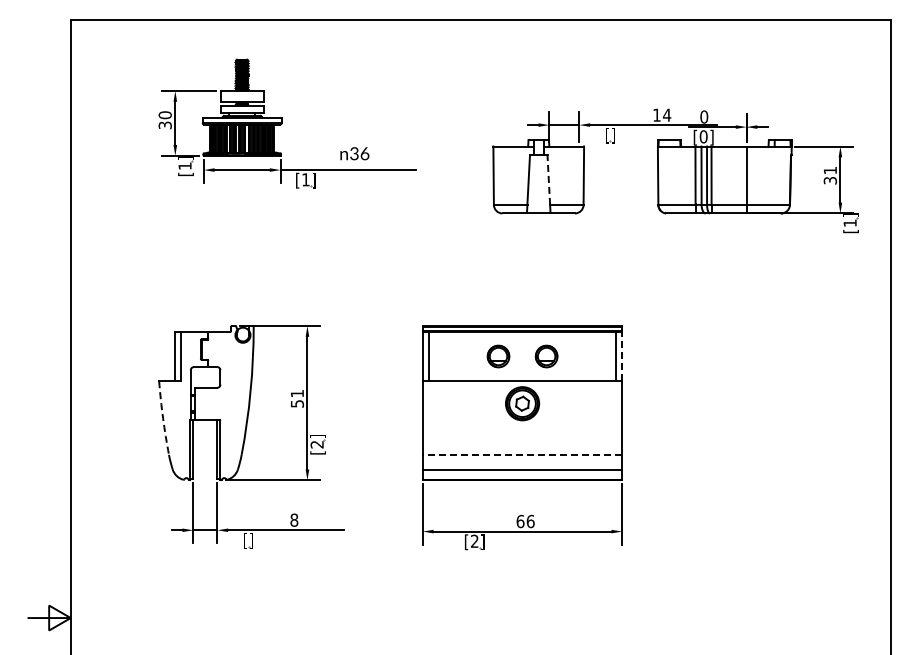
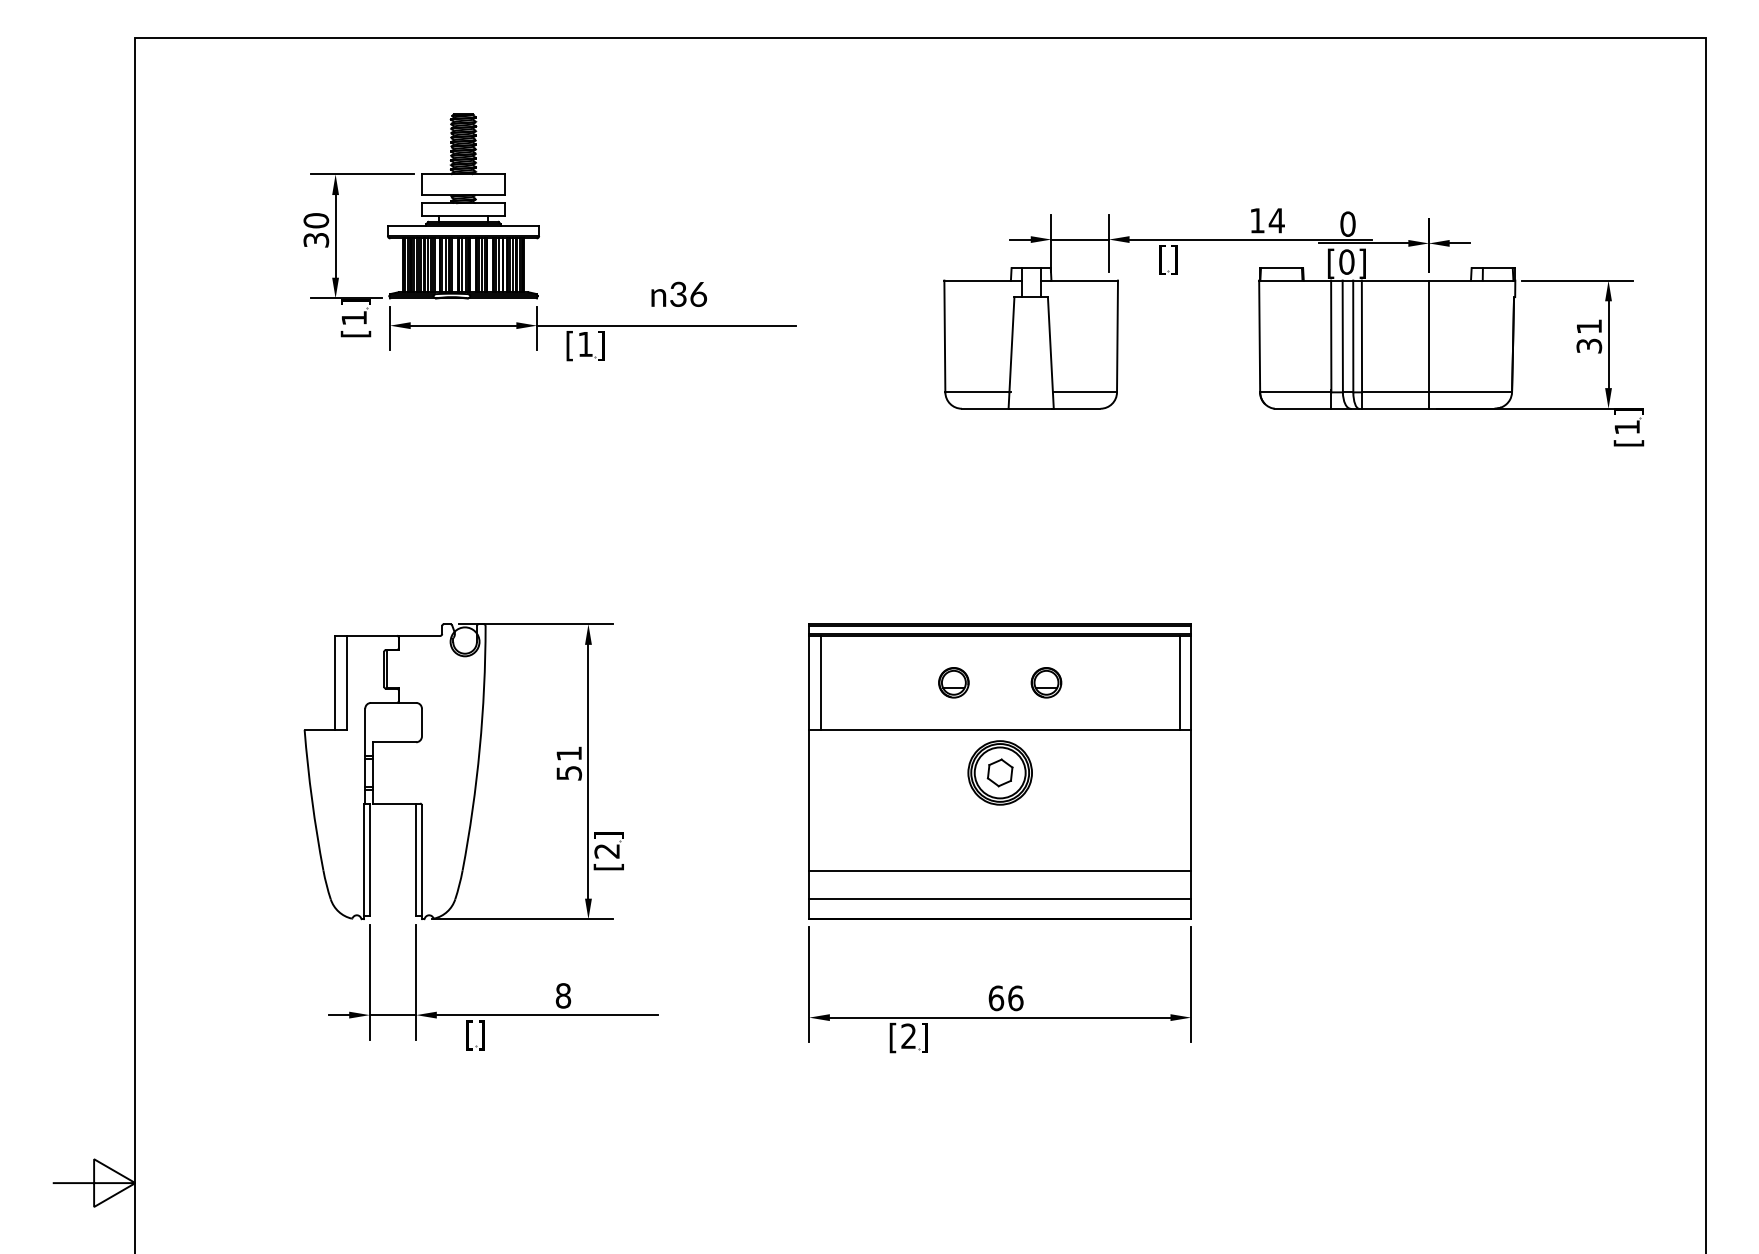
line: (548, 180) -> (1049, 345), dashed -> solid
part: (497, 356) -> (952, 682), size x0.71
part: (546, 356) -> (1046, 682), size x0.71
line: (622, 356) -> (1191, 682), dashed -> solid
arc: (163, 418) -> (312, 801), dashed -> solid
line: (522, 454) -> (1000, 870), dashed -> solid

